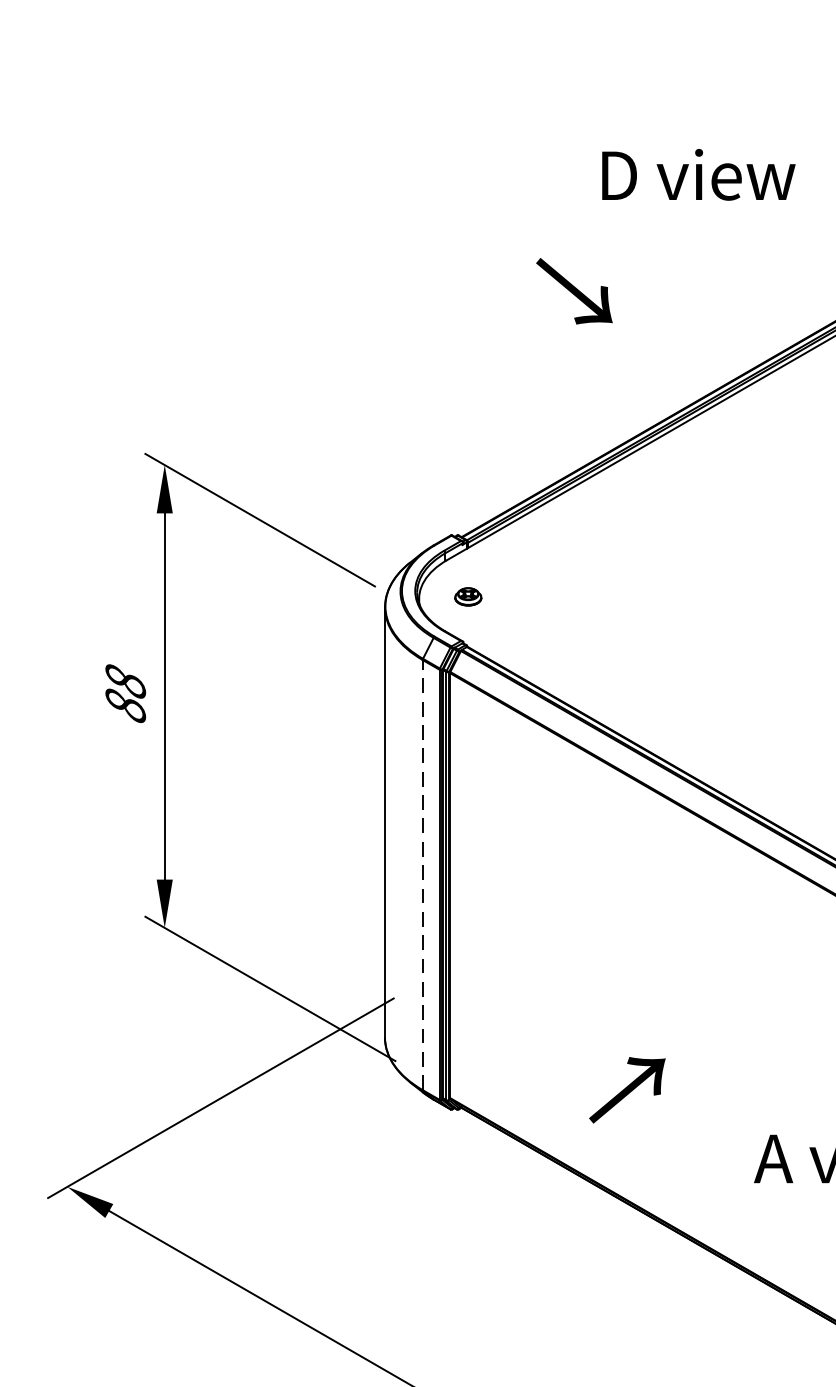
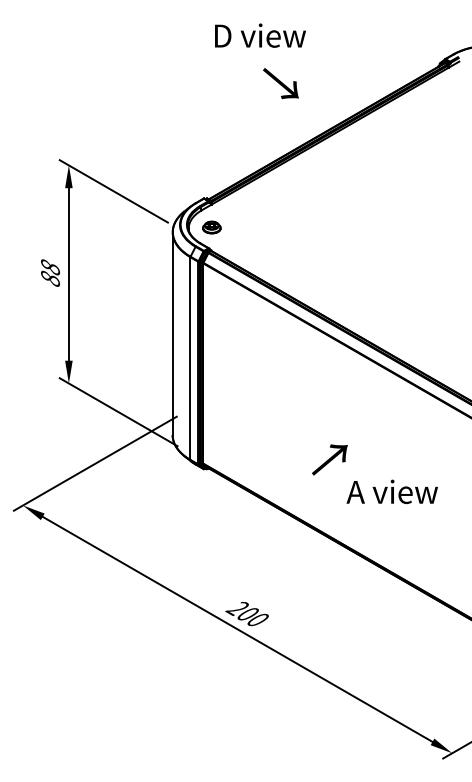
text: (698, 174) -> (260, 35), moved
text: (573, 291) -> (280, 83), moved
part: (467, 596) -> (211, 227), size x1.43
line: (422, 874) -> (190, 358), dashed -> solid
text: (626, 1089) -> (329, 459), moved

